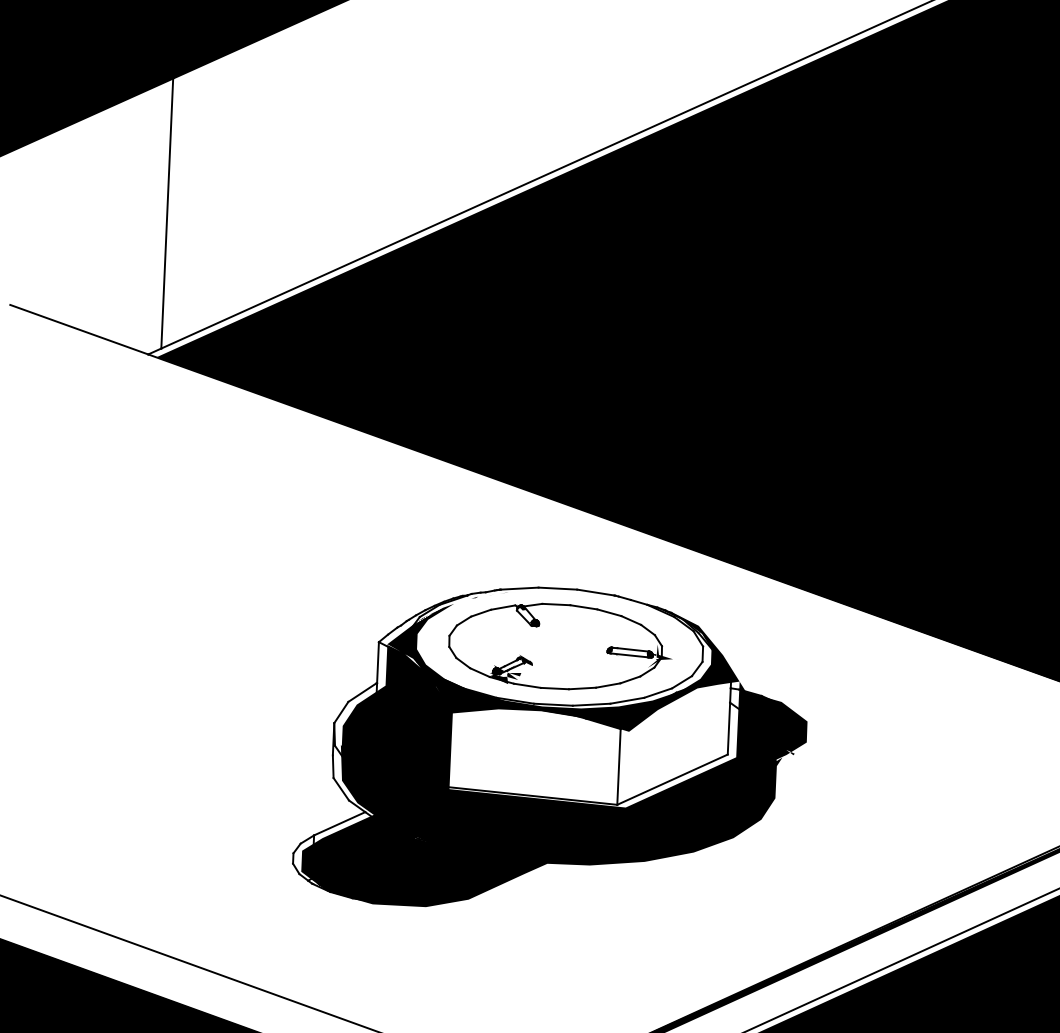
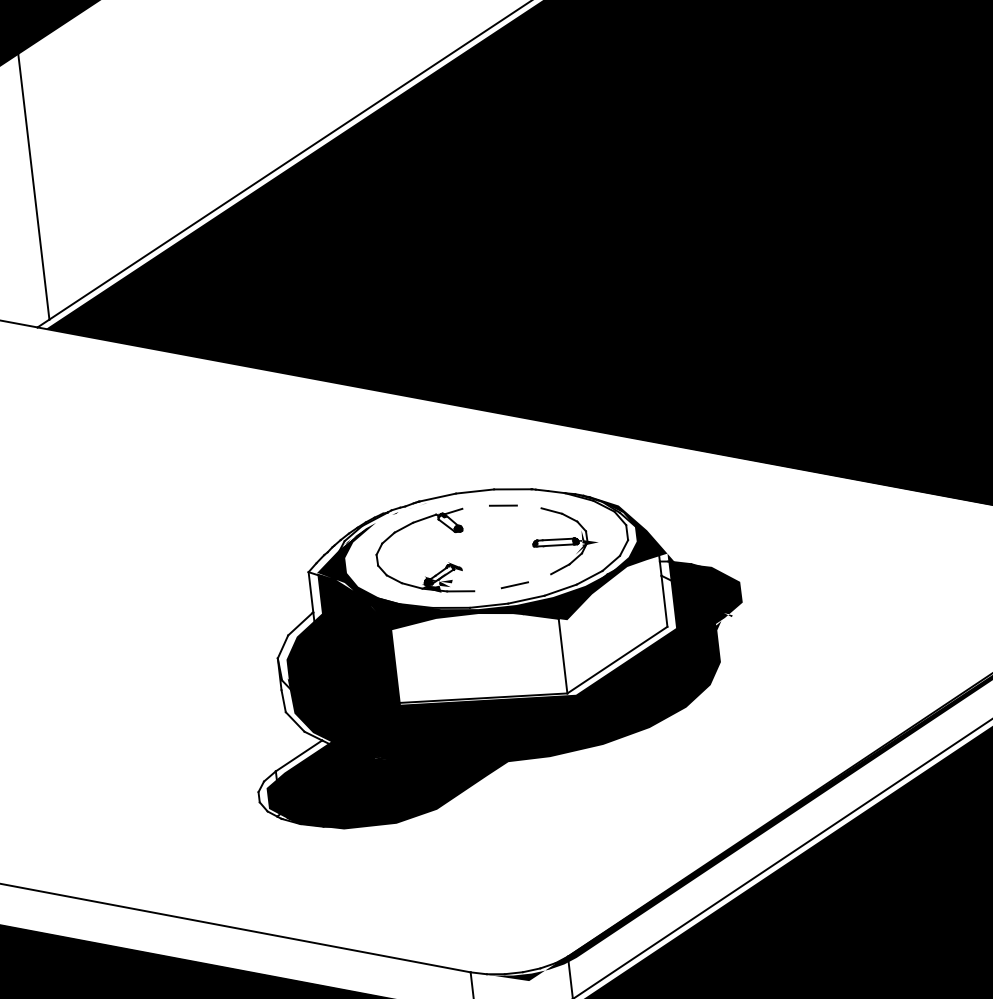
line: (556, 604) -> (476, 507), removed
line: (609, 612) -> (529, 506), removed
line: (608, 685) -> (539, 578), removed
line: (554, 688) -> (487, 589), removed

